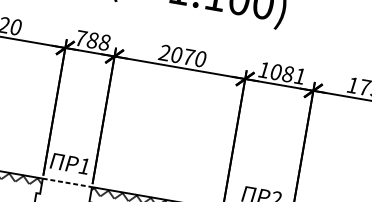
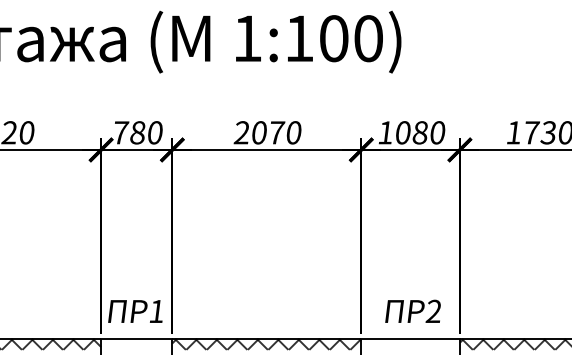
text: (104, 42) -> (154, 133), 788 -> 780
text: (299, 76) -> (437, 132), 1081 -> 1080
line: (67, 182) -> (136, 338), dashed -> solid

